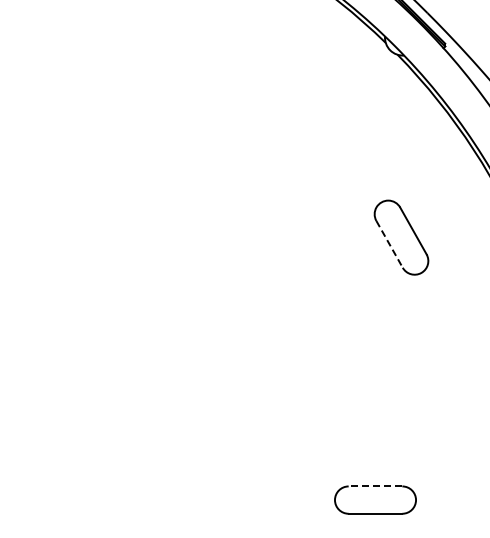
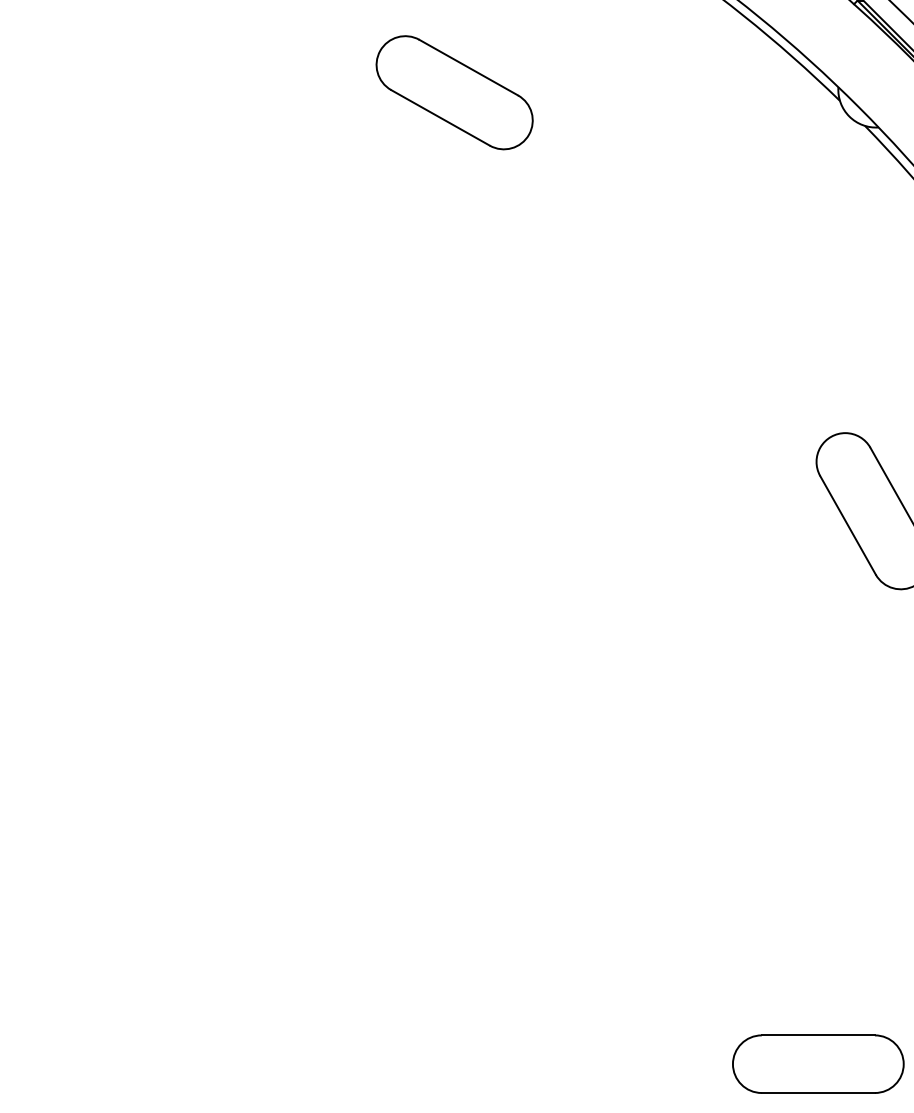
part: (202, 38) -> (453, 91), added
line: (389, 244) -> (847, 525), dashed -> solid
line: (375, 486) -> (818, 1035), dashed -> solid

